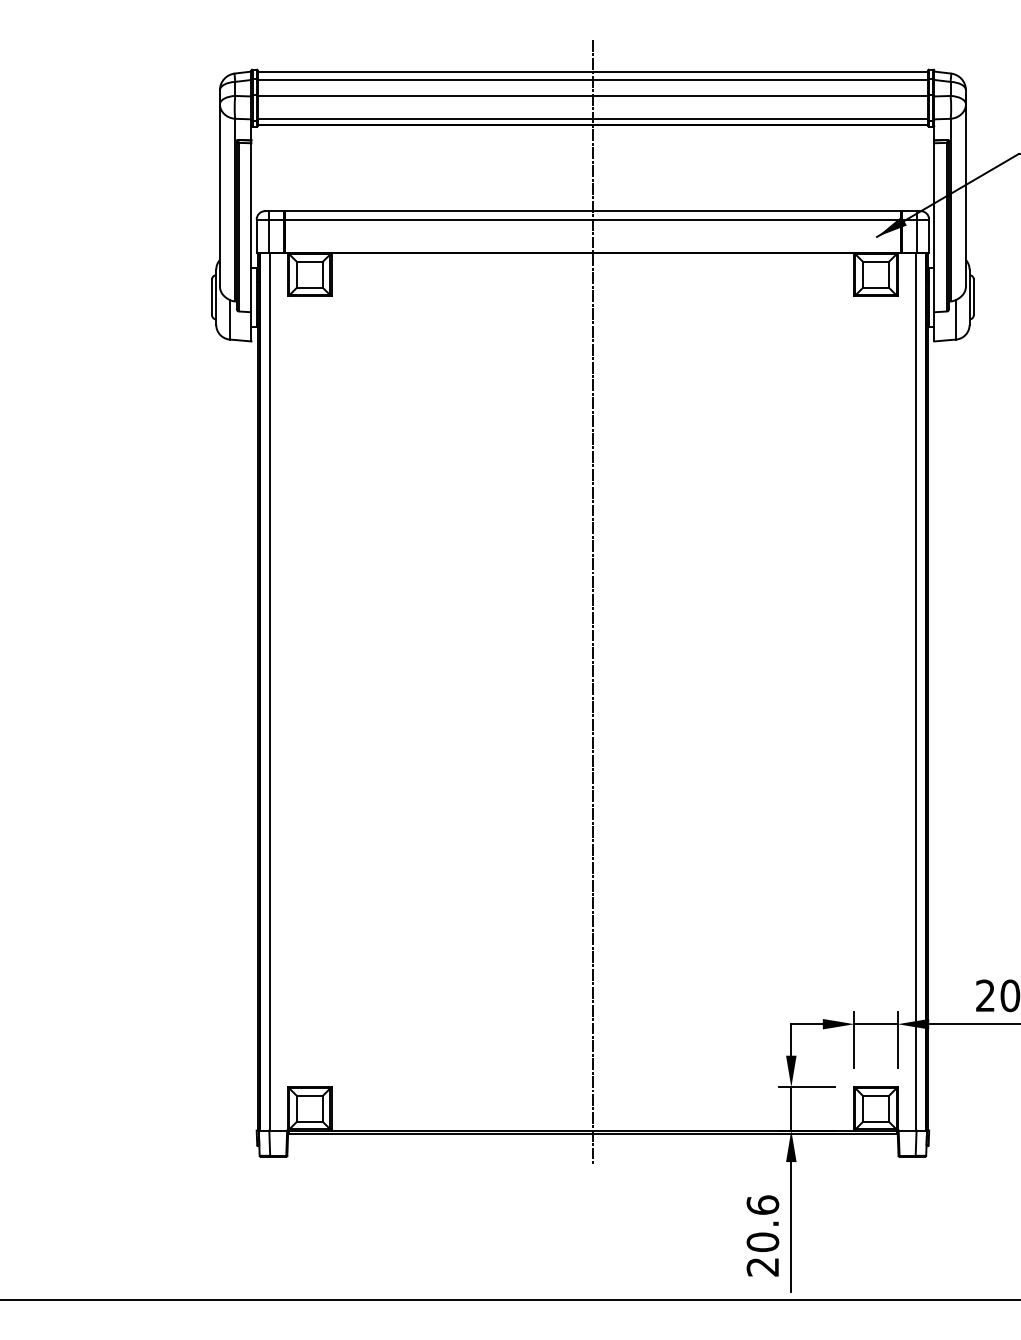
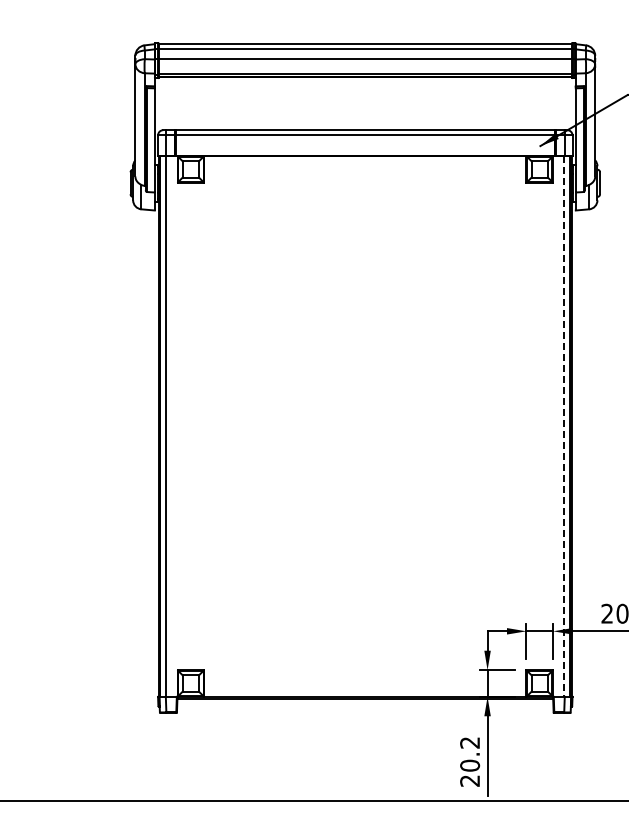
line: (593, 602) -> (365, 371), removed
line: (916, 691) -> (564, 426), solid -> dashed
text: (763, 1204) -> (470, 742), 20.6 -> 20.2

